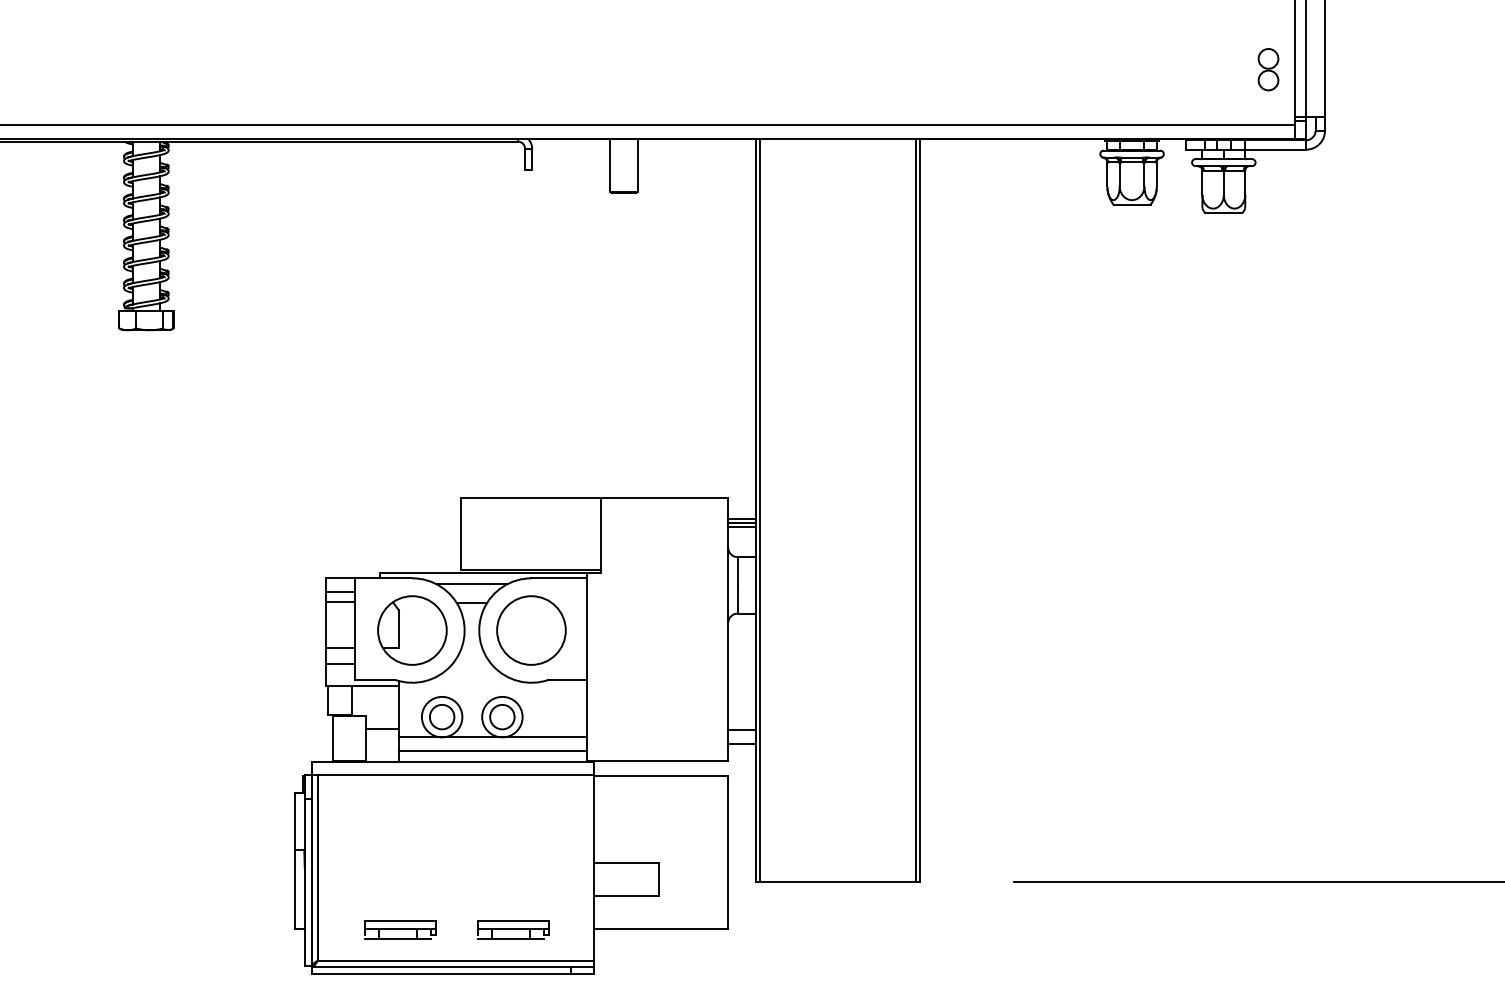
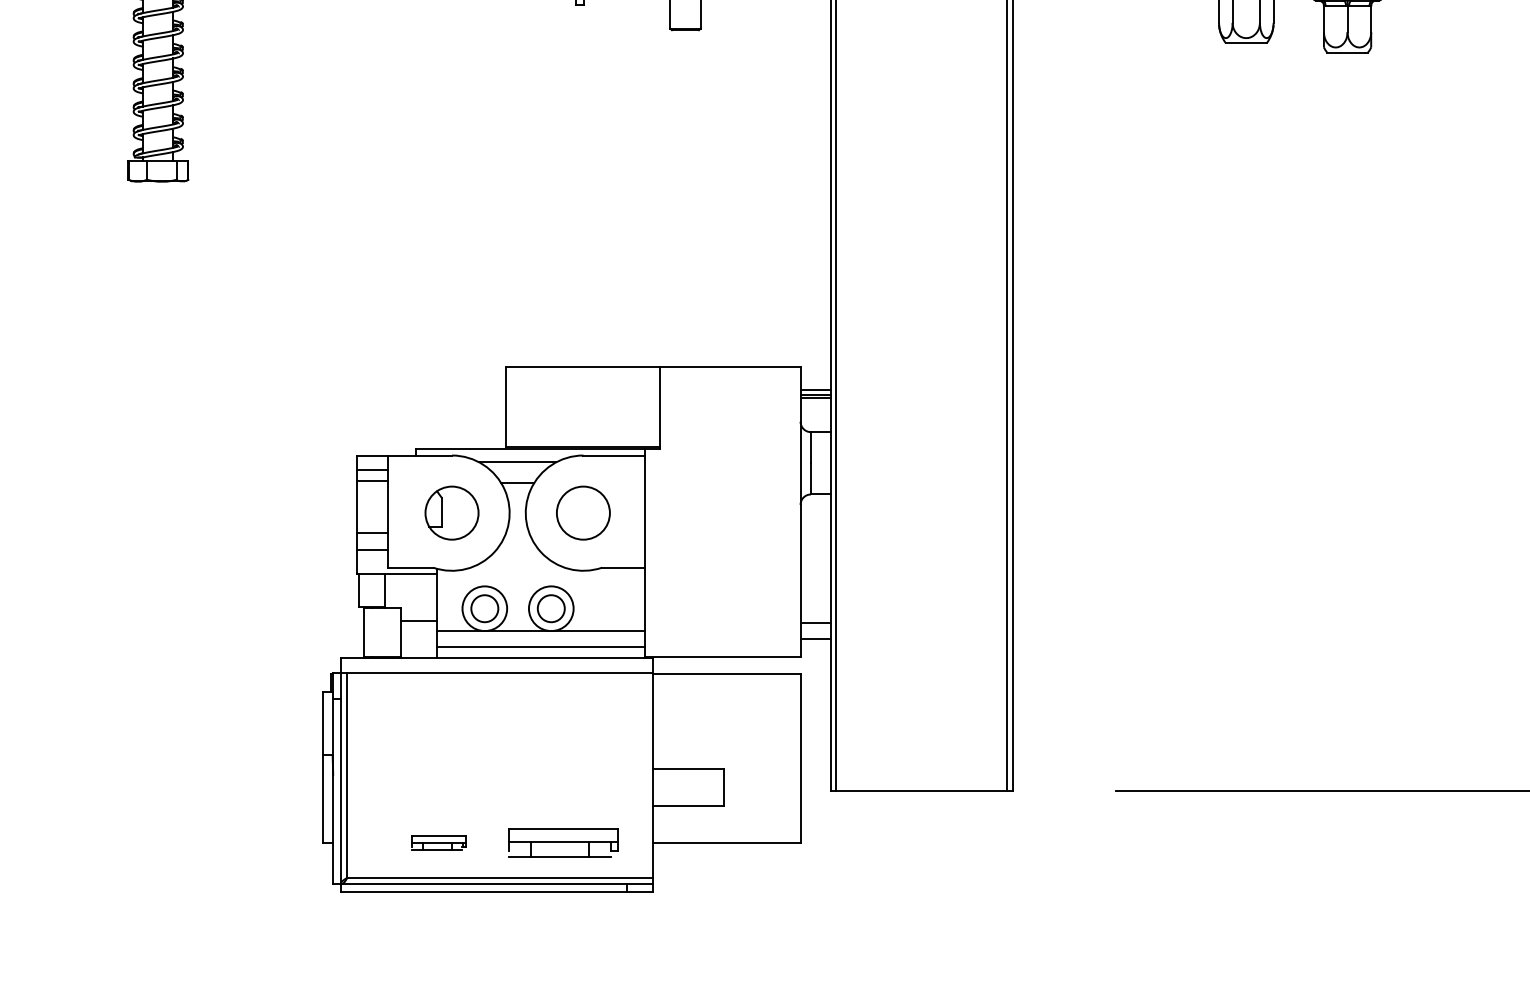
part: (412, 630) -> (452, 513), size x0.7
circle: (531, 630) -> (583, 513), size x0.7
part: (400, 929) -> (438, 843), size x0.7
part: (513, 929) -> (563, 843), size x1.4

